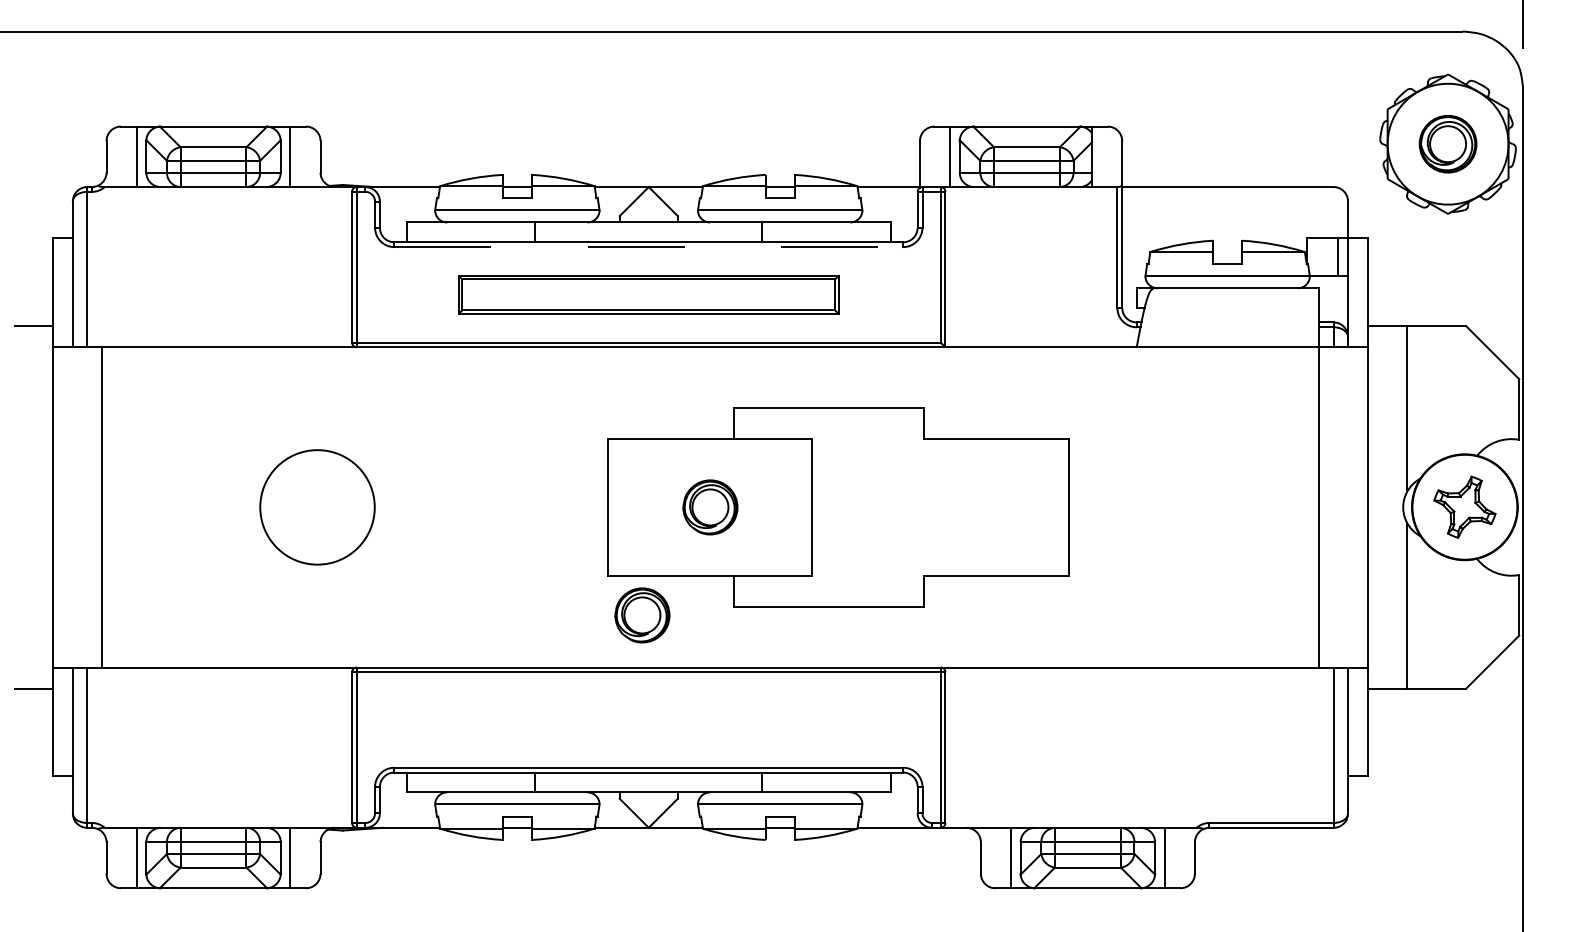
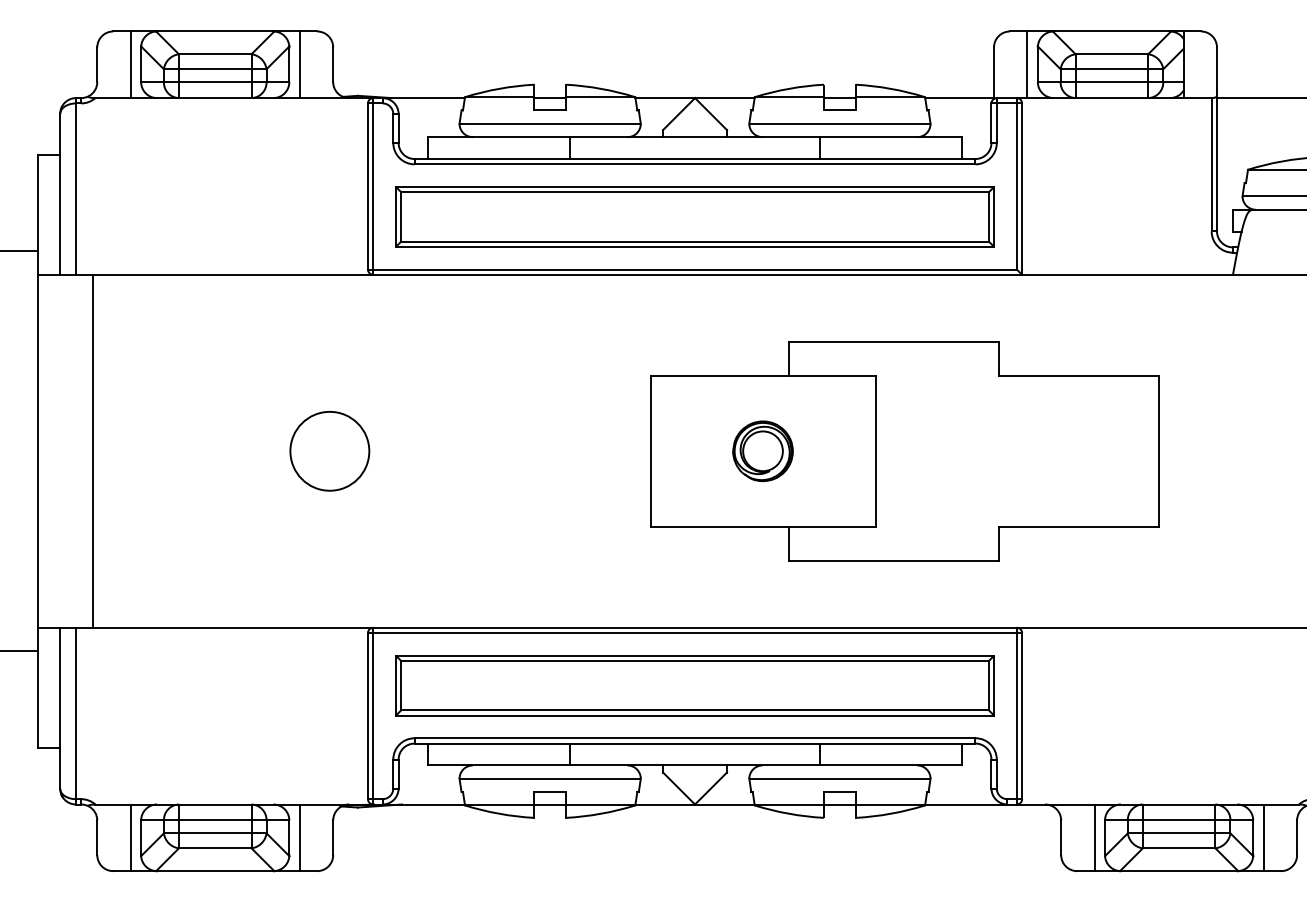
line: (649, 247) -> (695, 164), dashed -> solid
part: (648, 294) -> (694, 216), size x1.43
circle: (317, 507) -> (329, 451), size x0.62
part: (642, 615) -> (688, 570), removed
part: (648, 719) -> (694, 685), added

